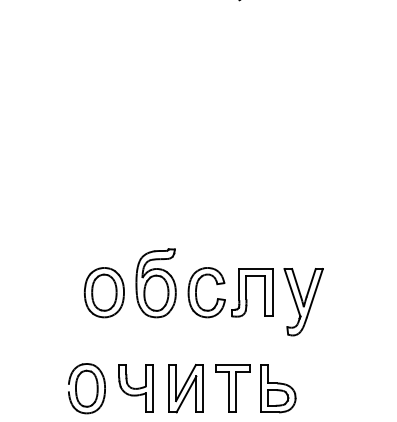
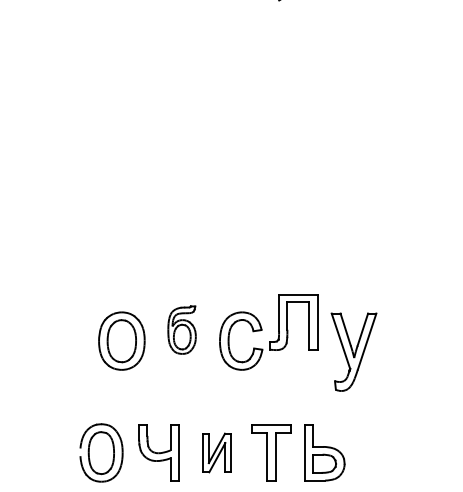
part: (155, 282) -> (181, 329), size x0.6
part: (251, 292) -> (293, 322), moved
part: (185, 388) -> (216, 452), size x0.7

